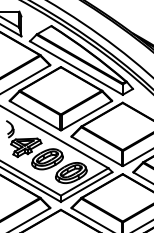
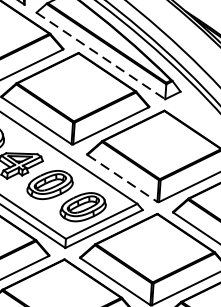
line: (76, 68) -> (101, 56), solid -> dashed
line: (97, 151) -> (123, 178), solid -> dashed

